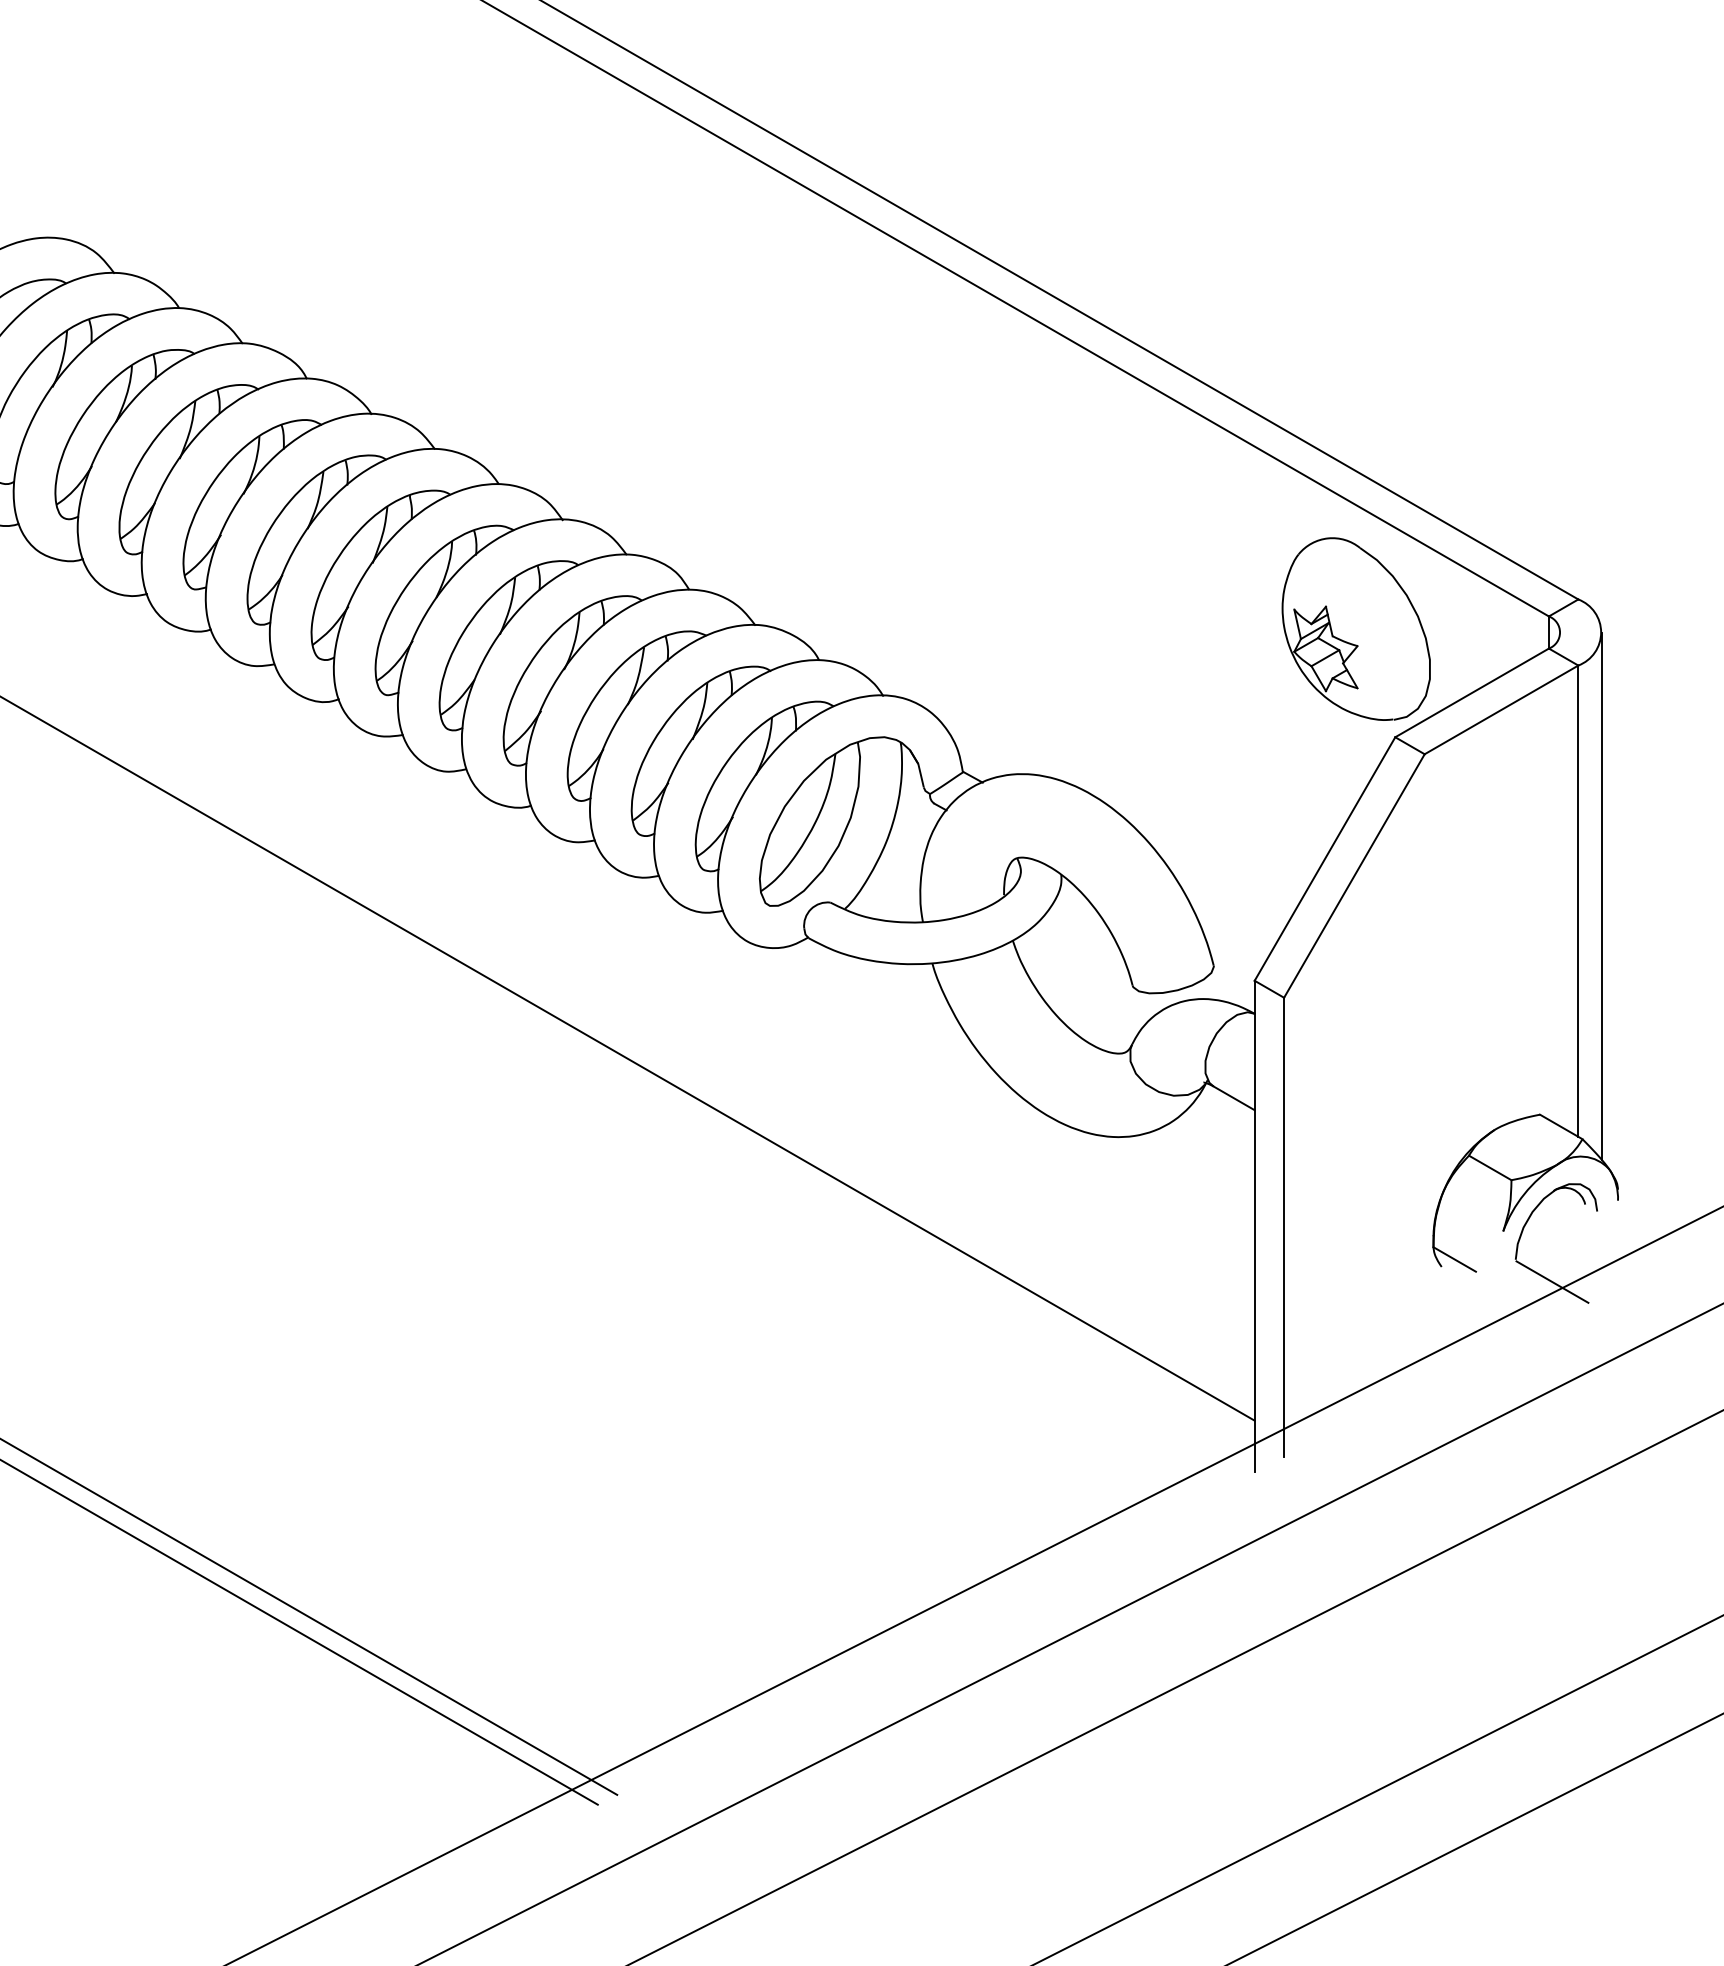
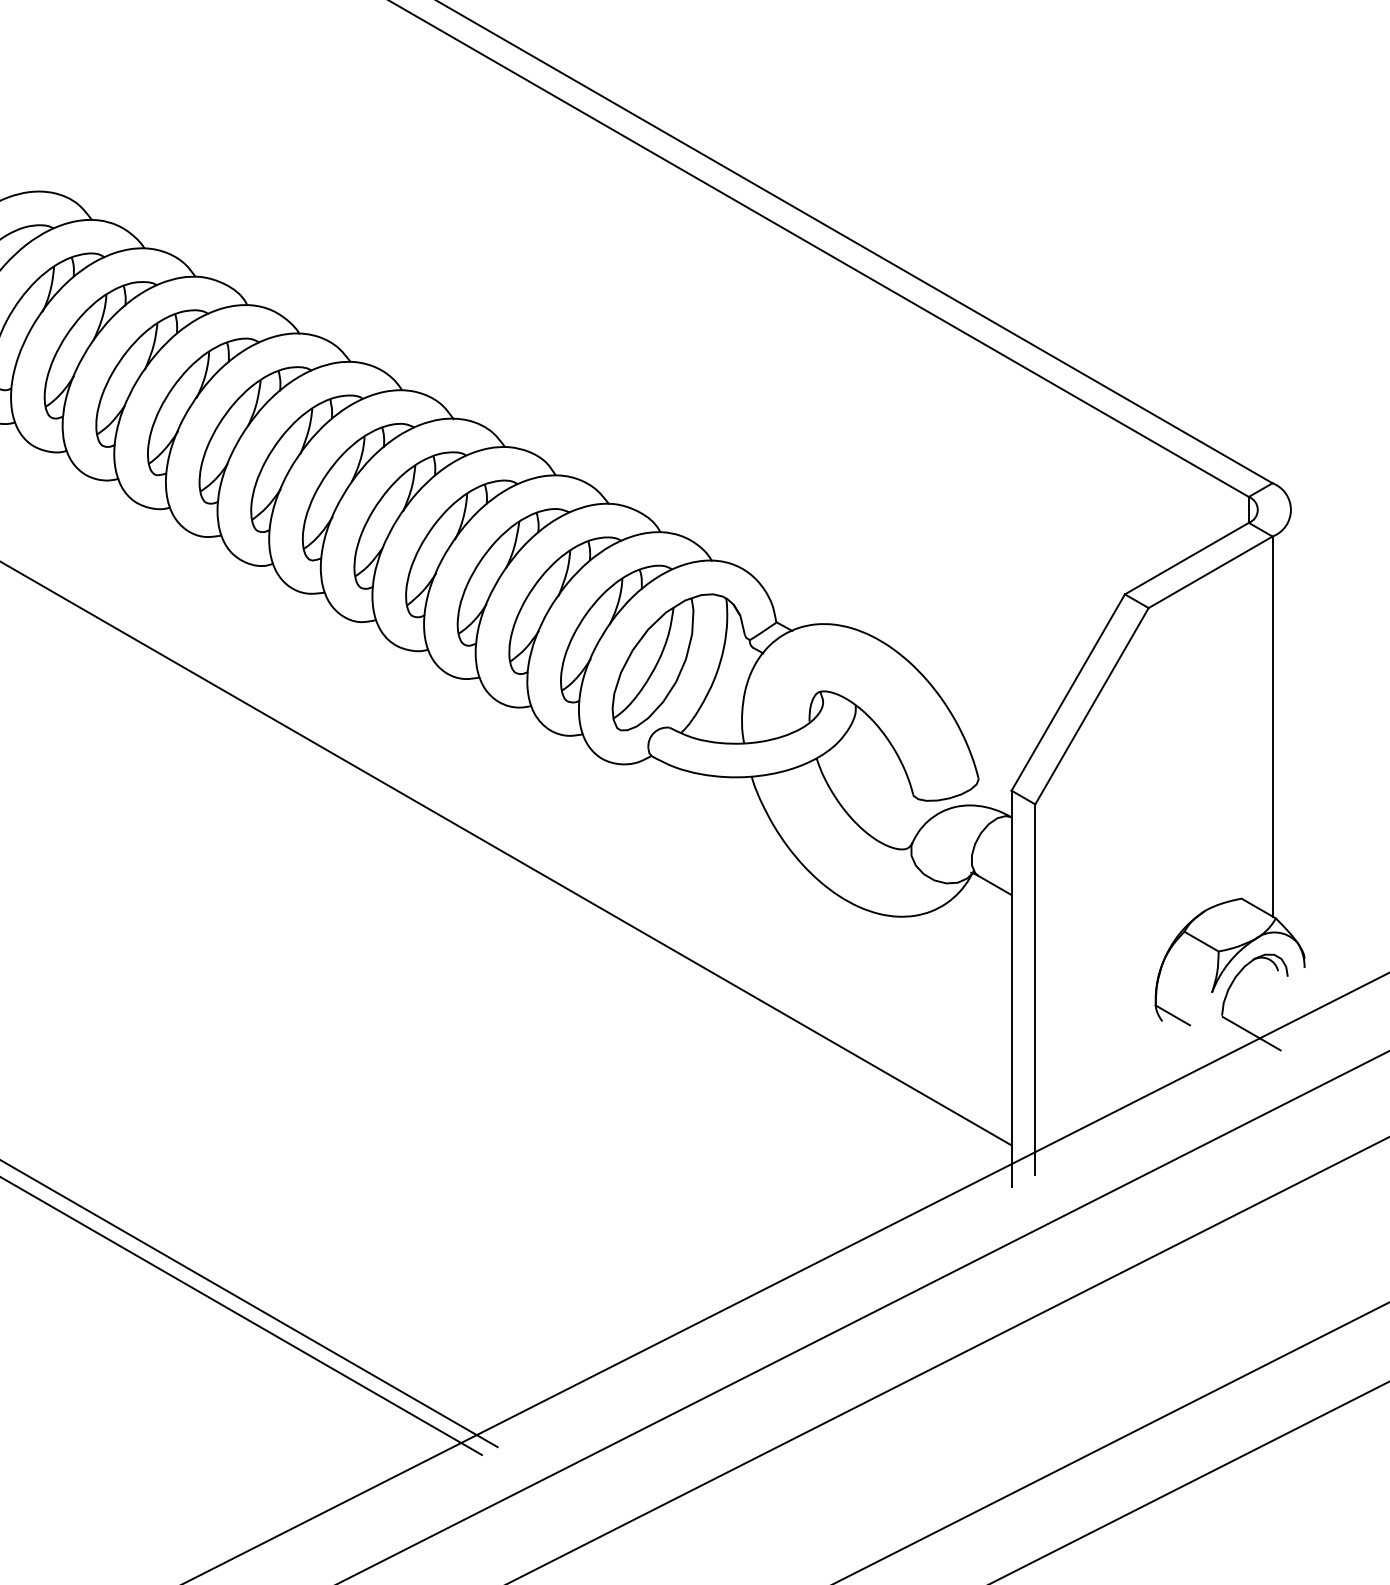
part: (1356, 628) -> (1093, 506), removed
line: (1601, 896) -> (1291, 722), removed

